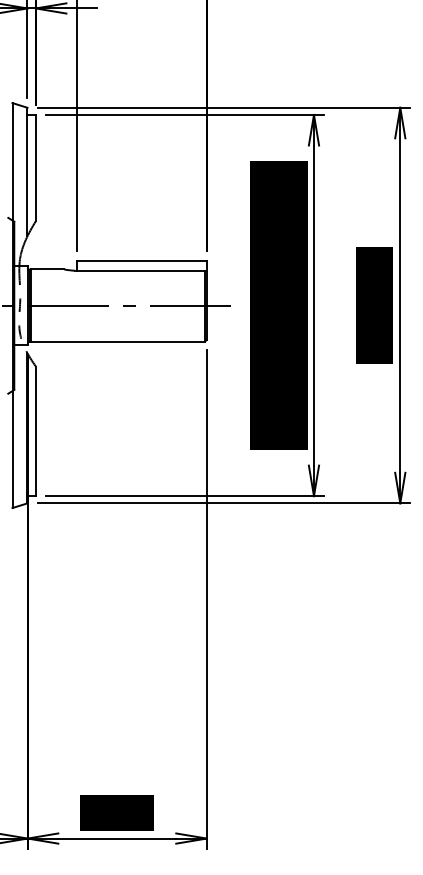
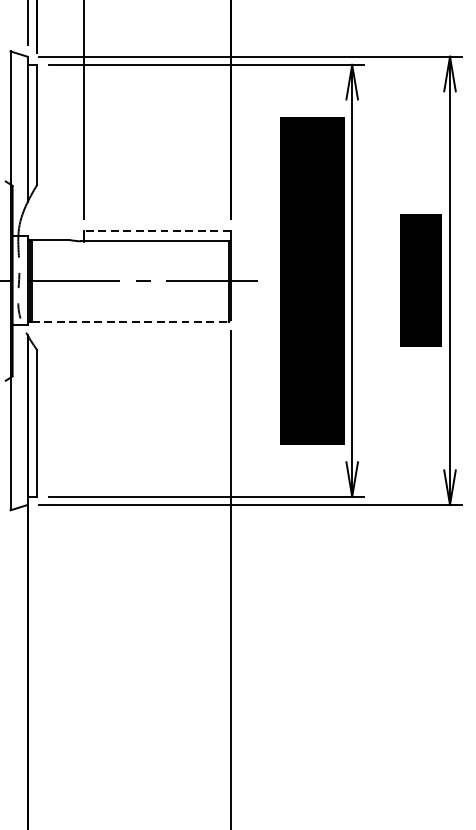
line: (142, 261) -> (157, 230), solid -> dashed
line: (118, 341) -> (130, 321), solid -> dashed

